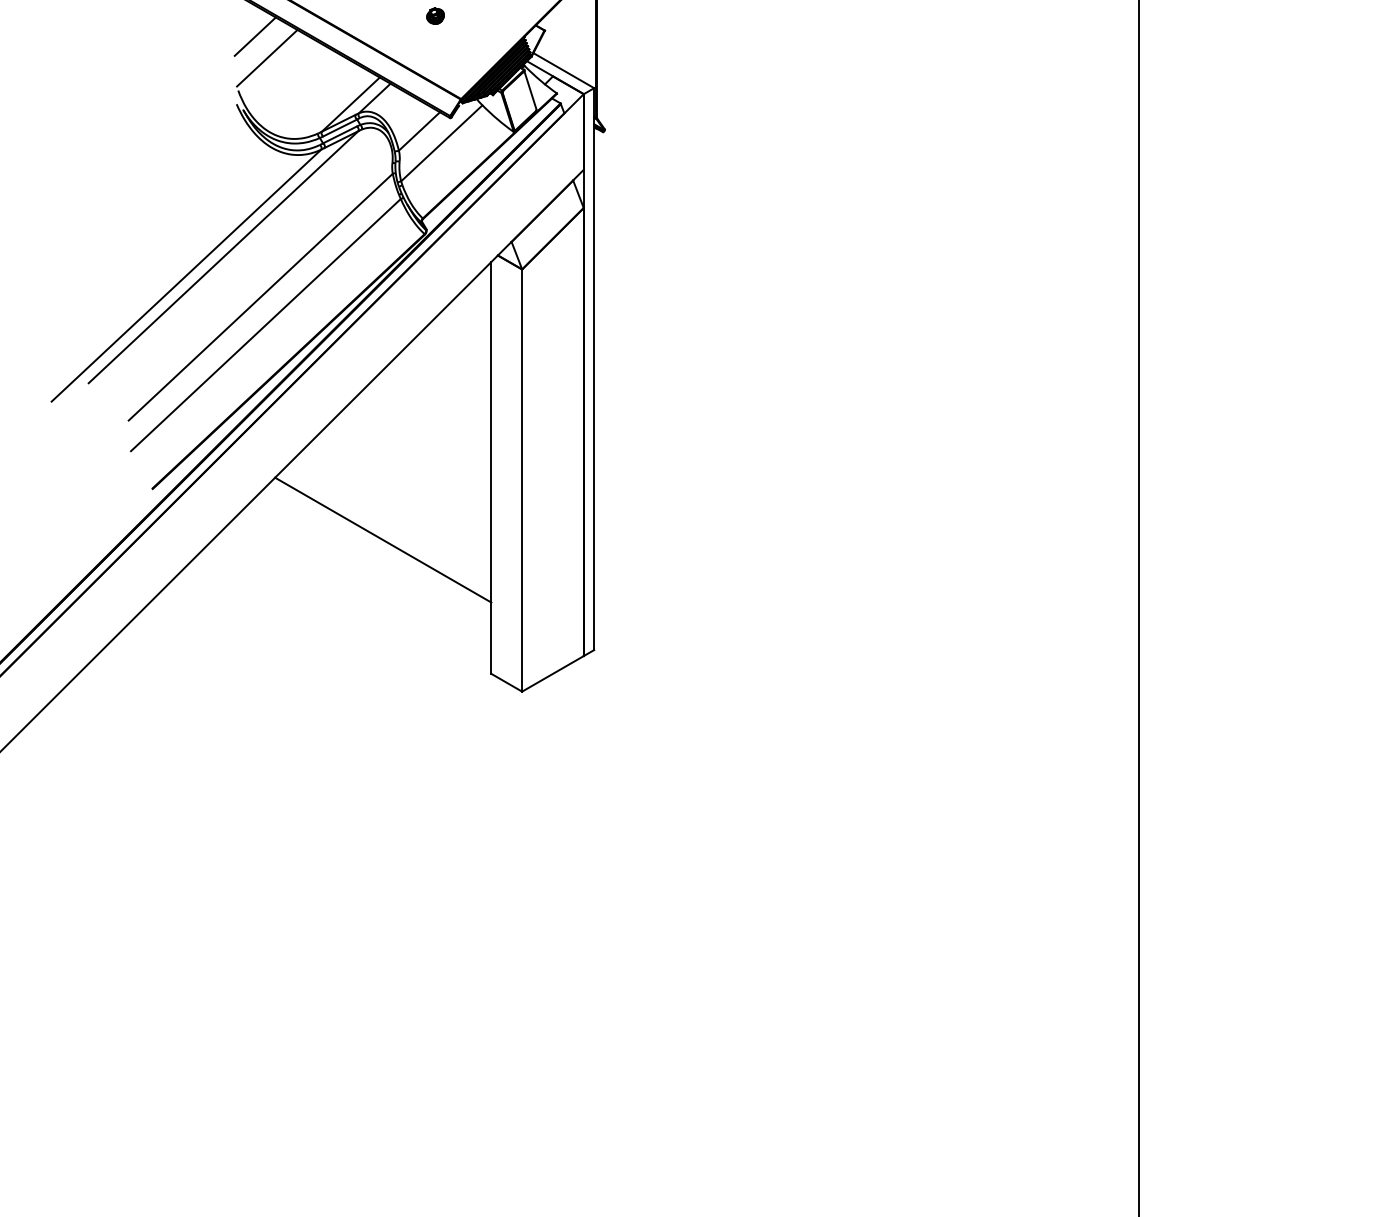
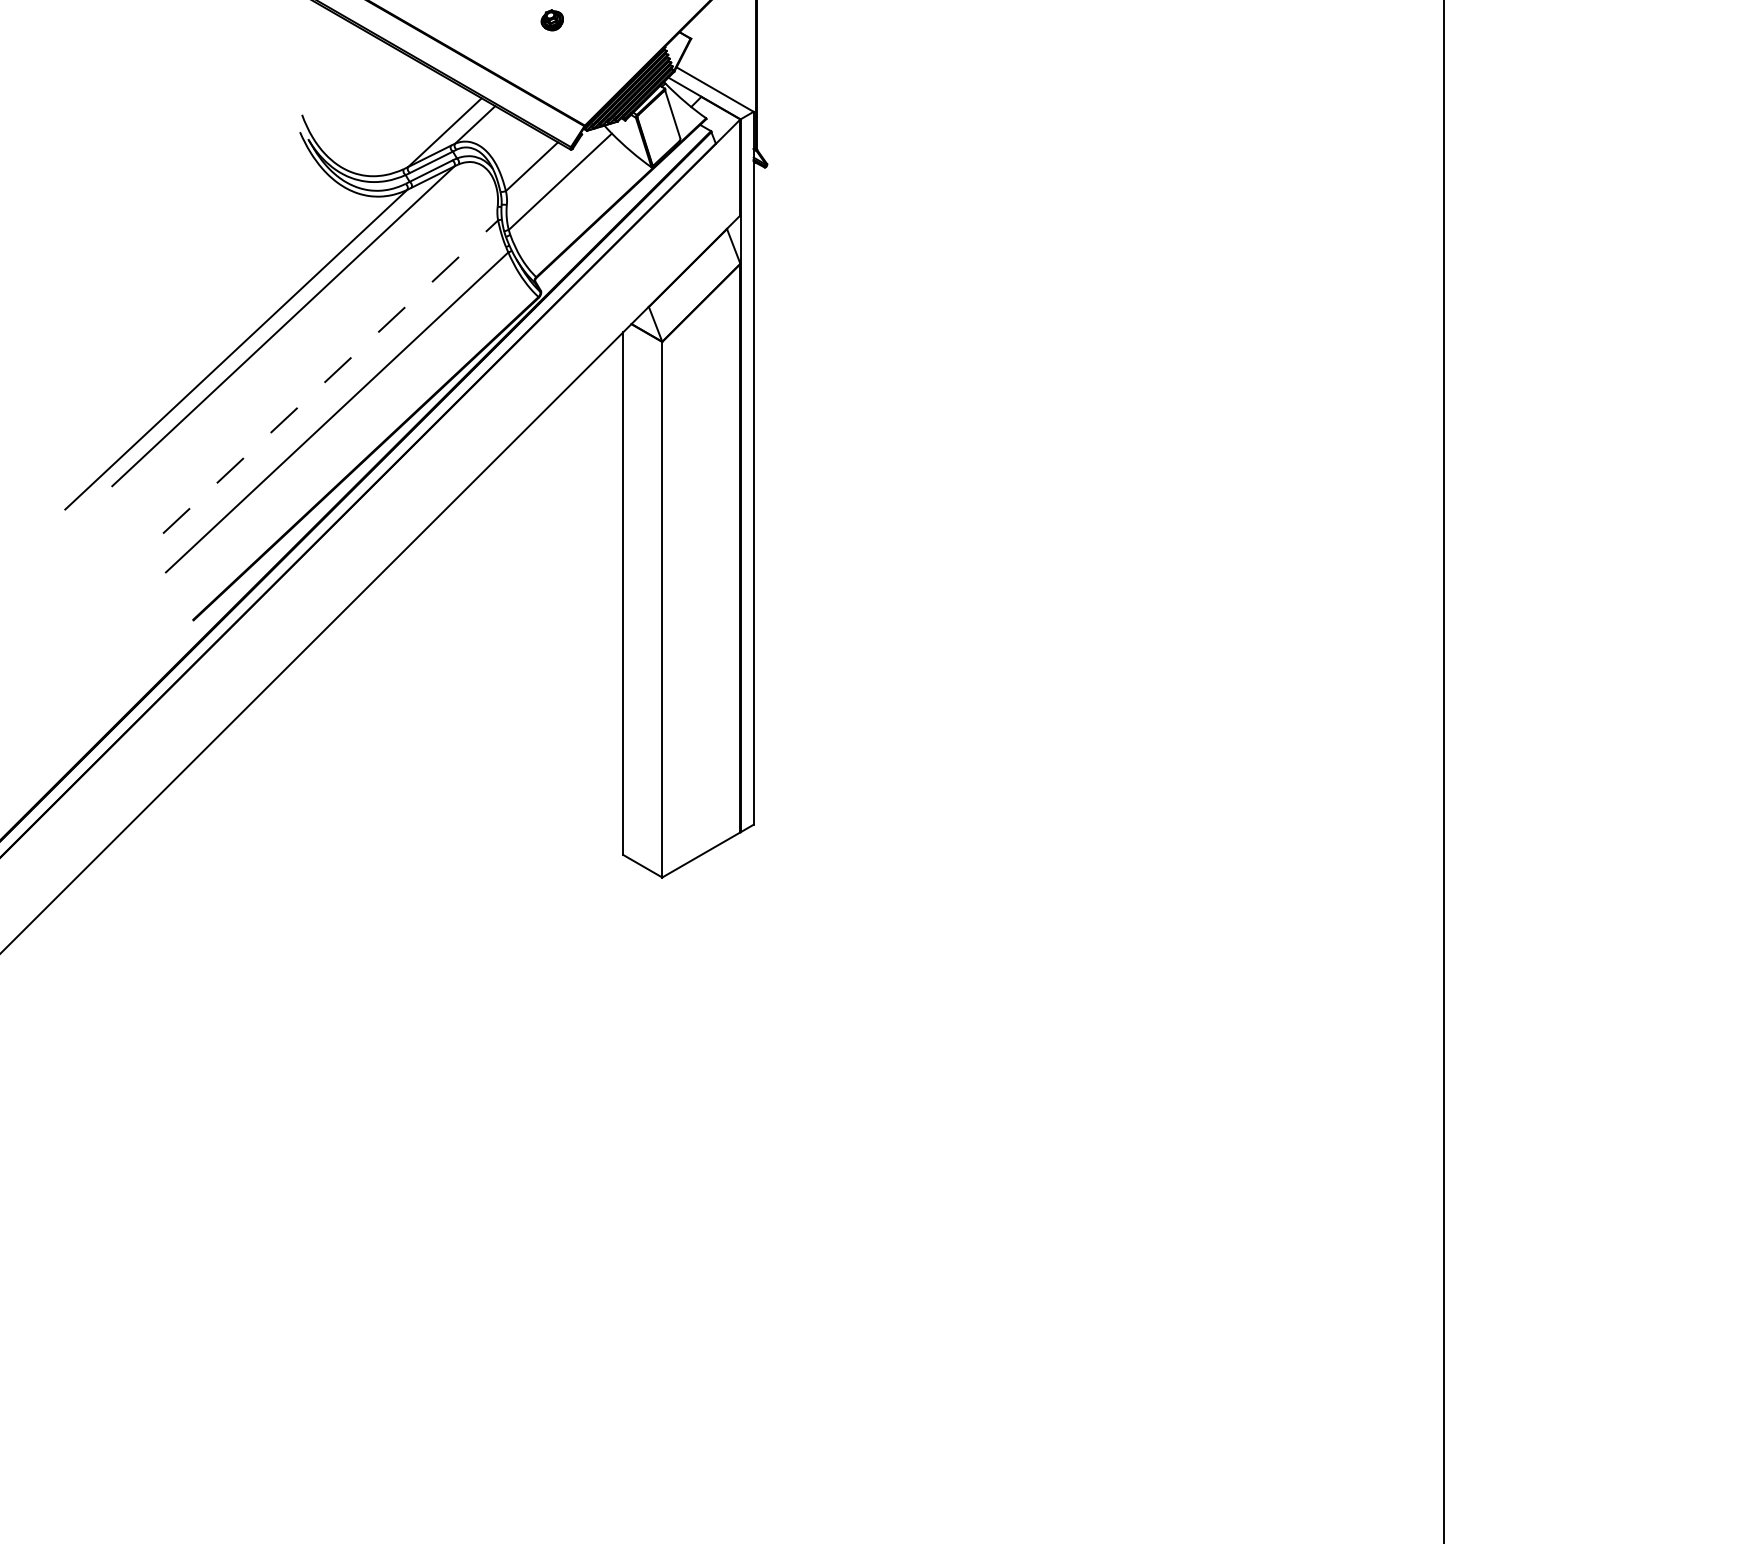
line: (254, 36) -> (322, 46), removed
line: (267, 58) -> (339, 74), removed
line: (260, 297) -> (330, 377), solid -> dashed
line: (383, 539) -> (486, 684), removed

